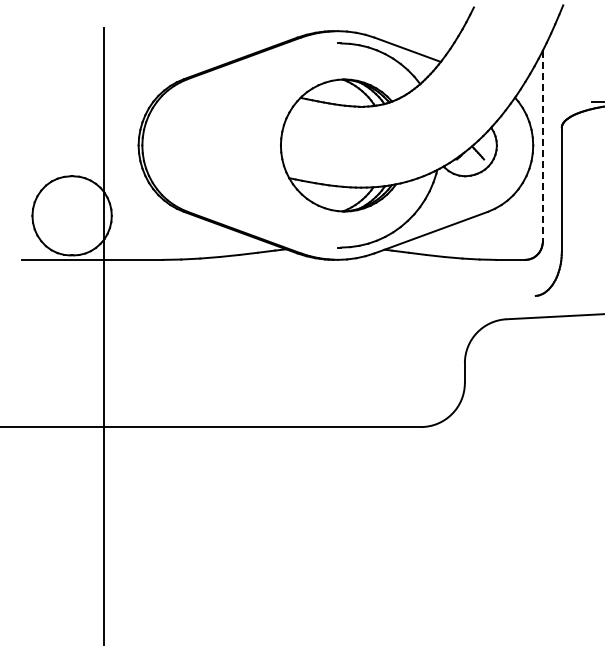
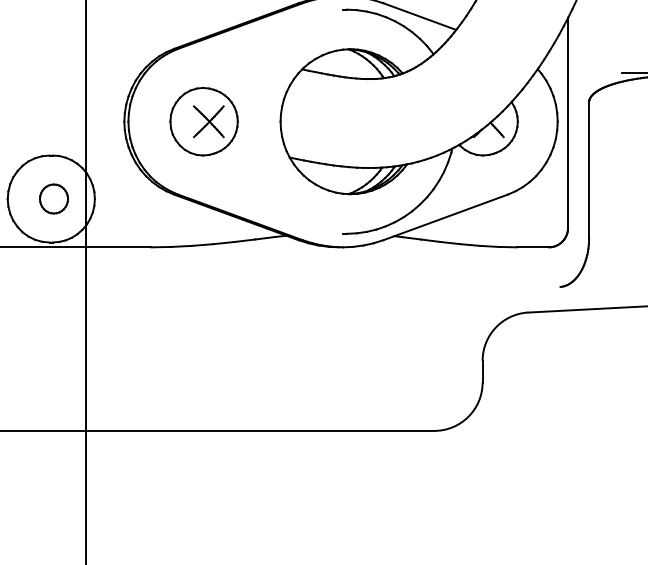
part: (210, 145) -> (203, 121), added
line: (542, 146) -> (567, 122), dashed -> solid
part: (74, 215) -> (53, 198), added

